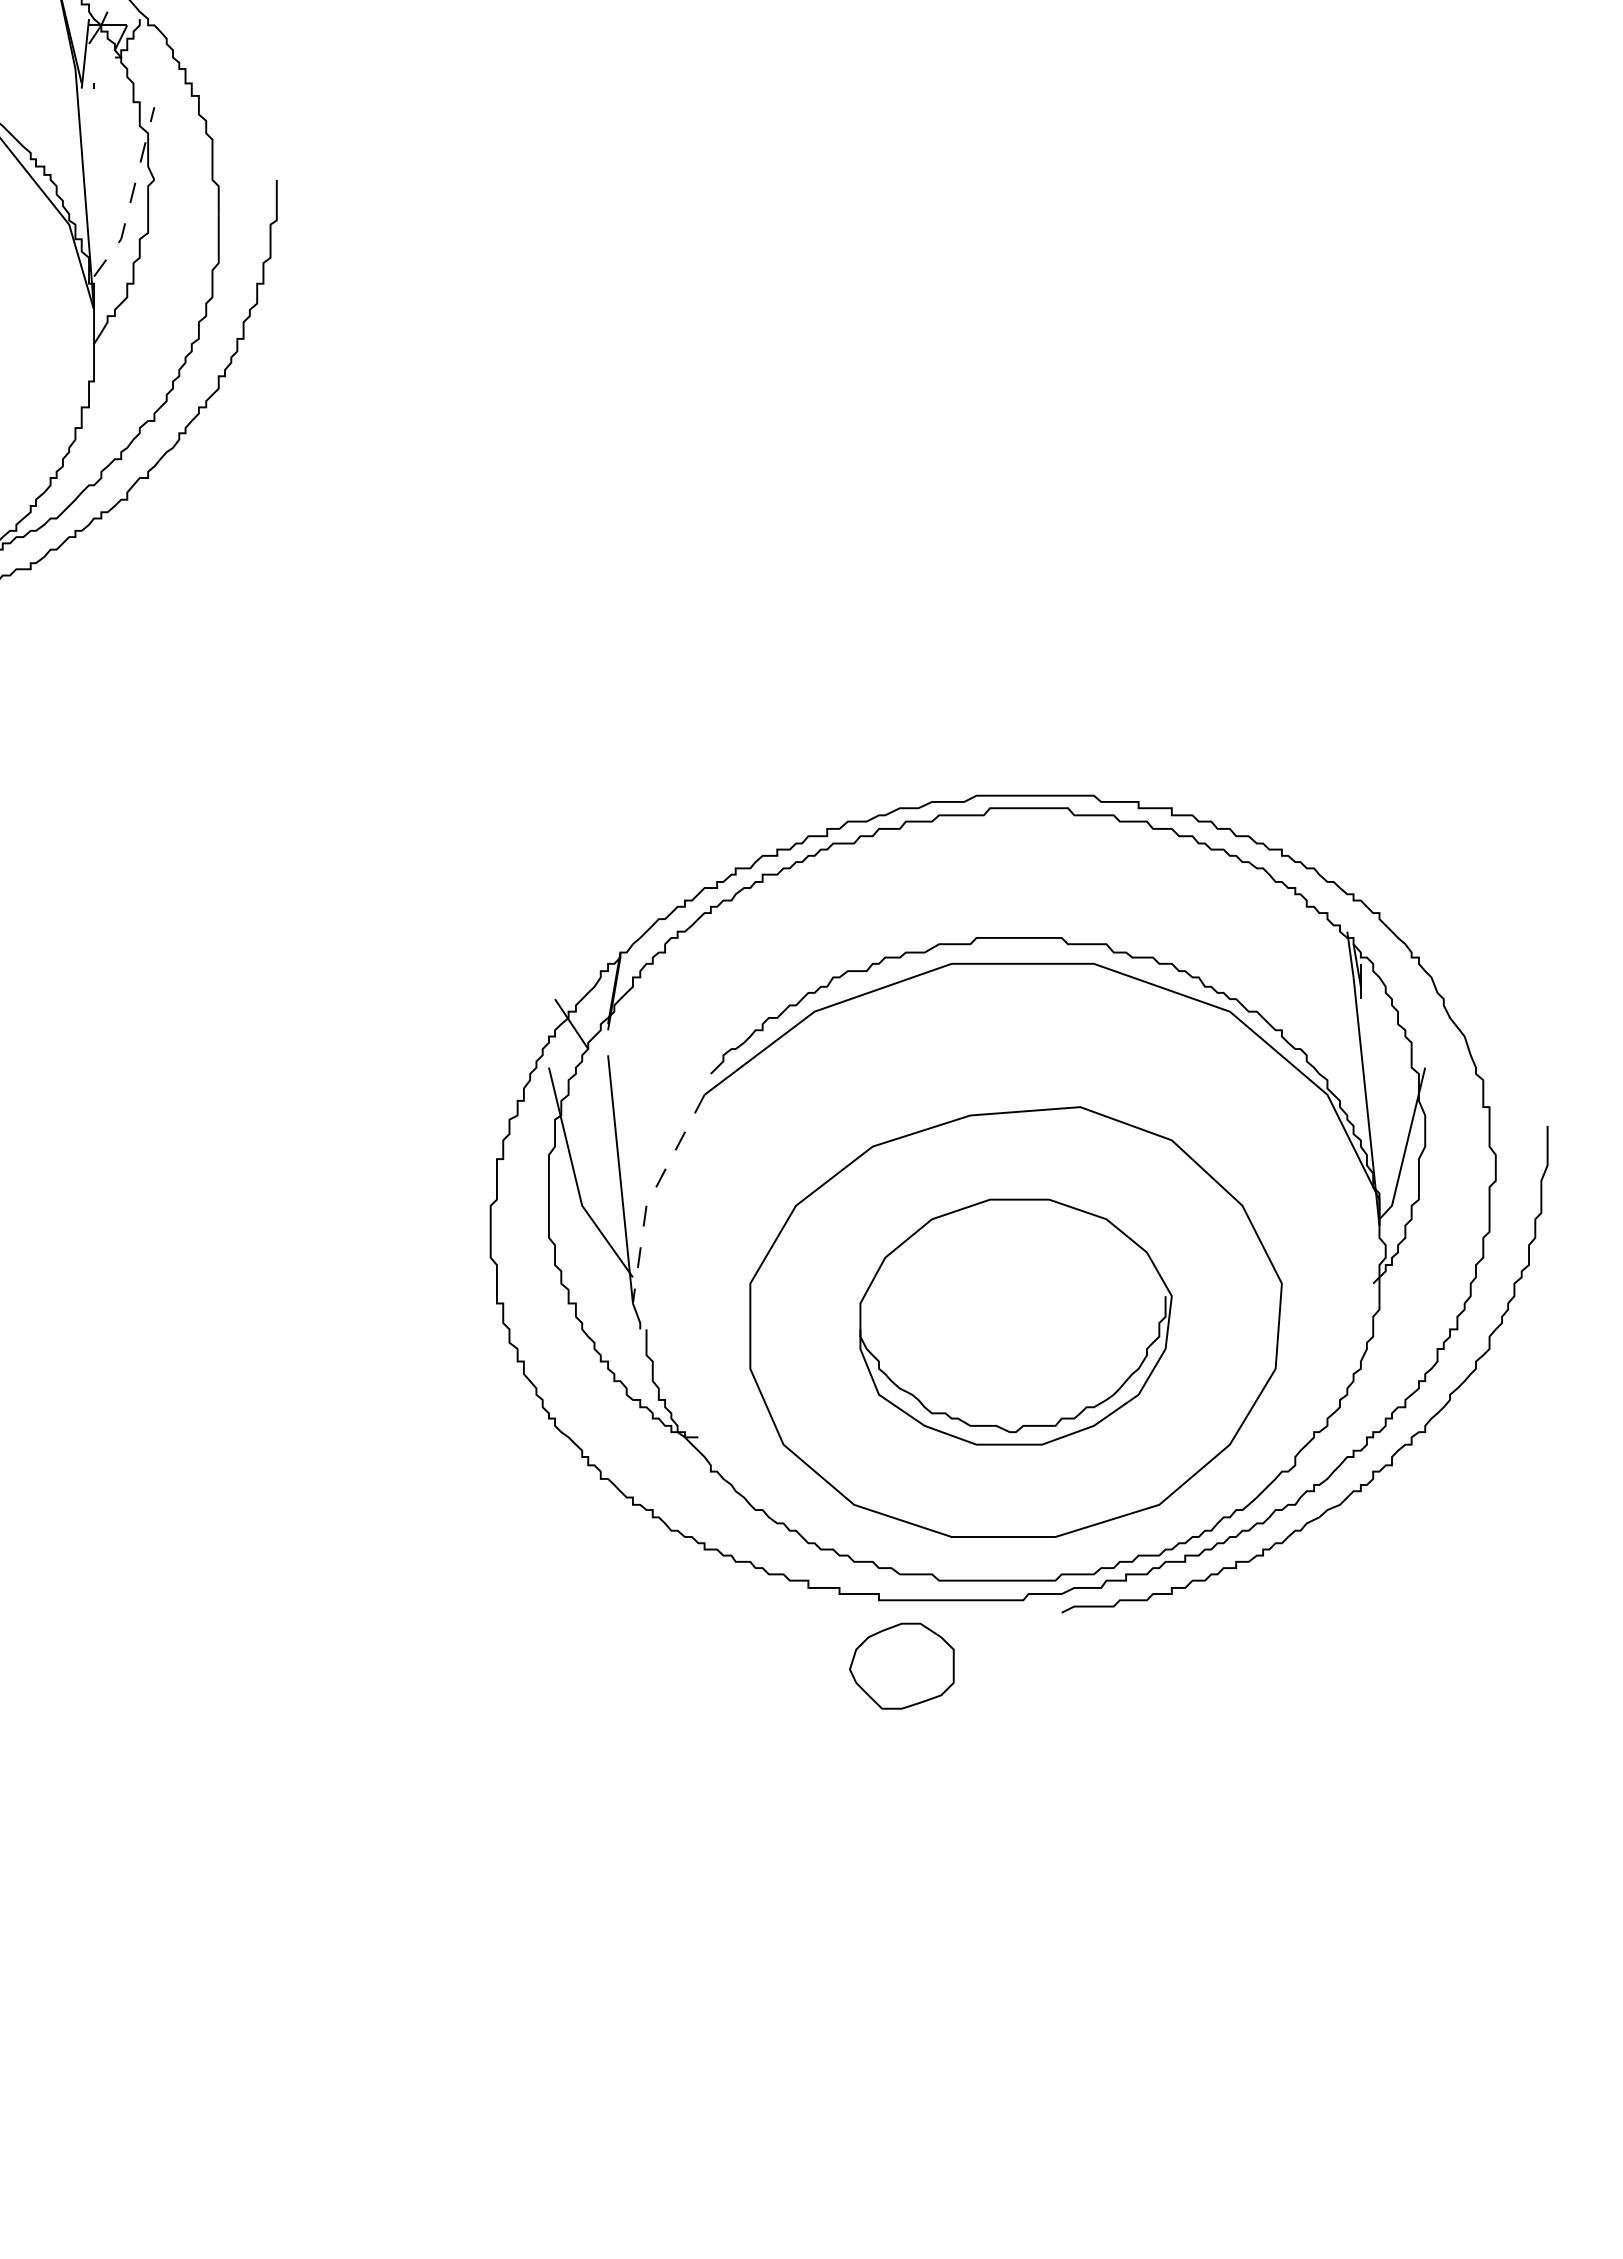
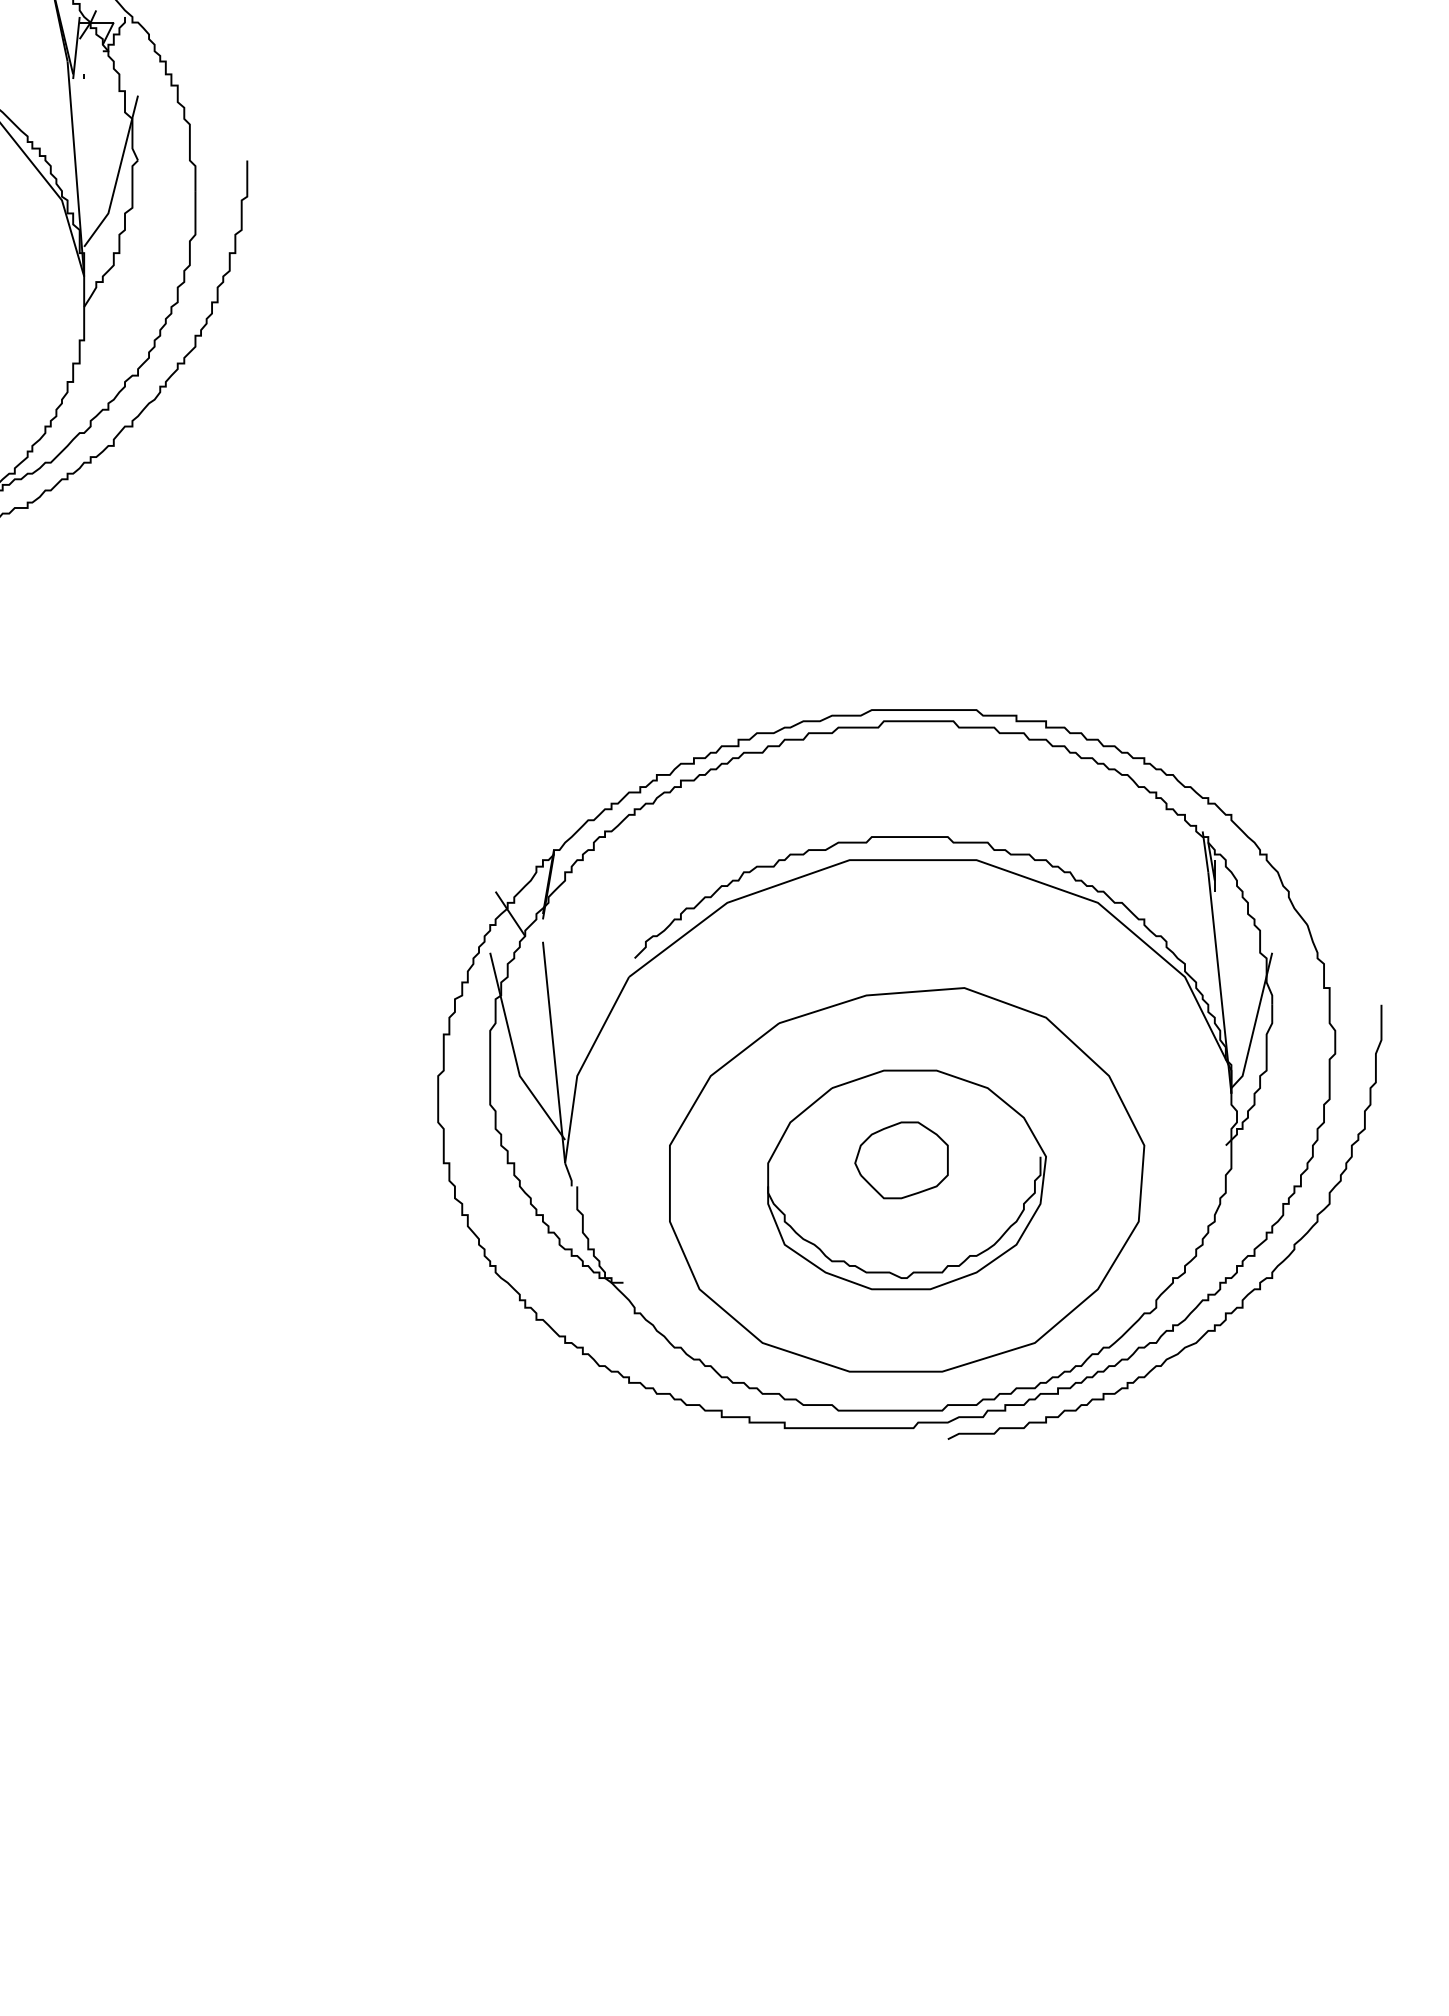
line: (132, 195) -> (118, 174), dashed -> solid
line: (652, 1194) -> (582, 1066), dashed -> solid
part: (901, 1665) -> (901, 1159), moved

